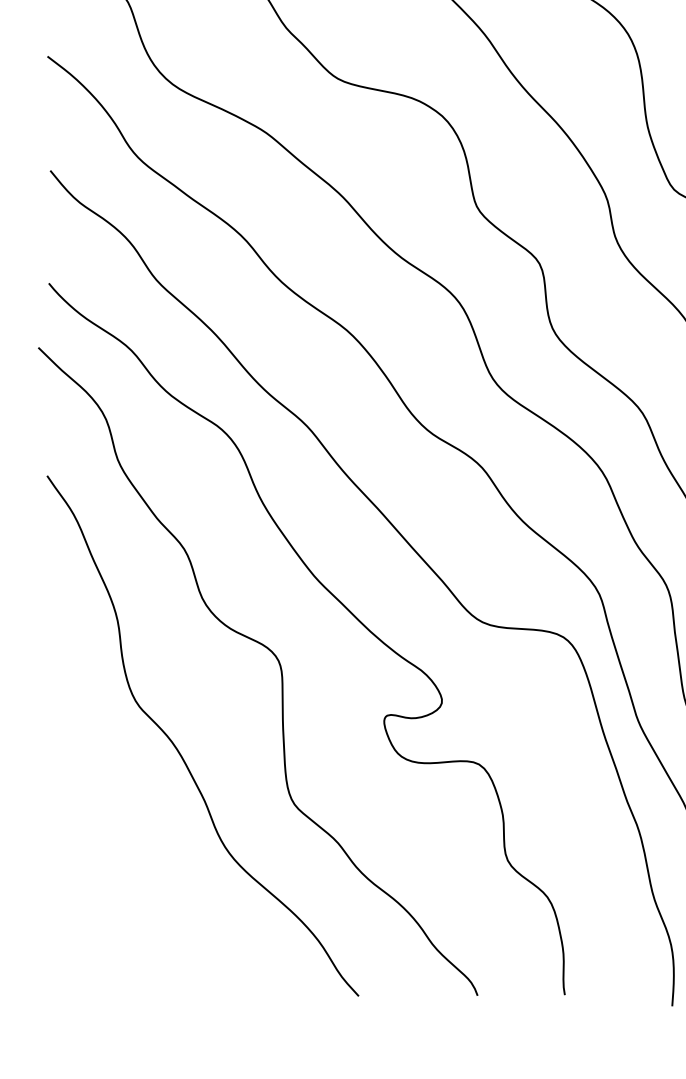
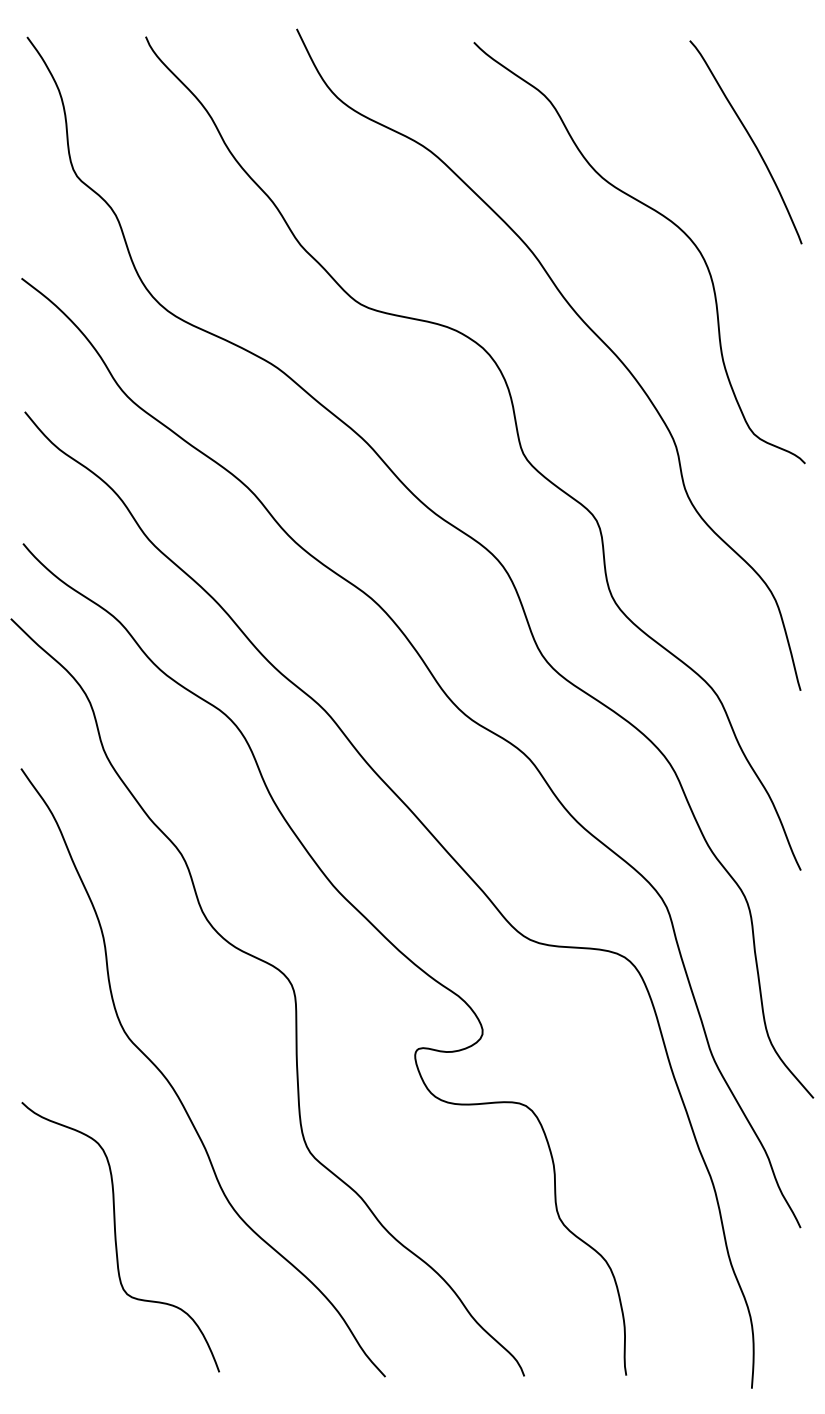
curve: (128, 876) -> (116, 1237), added

